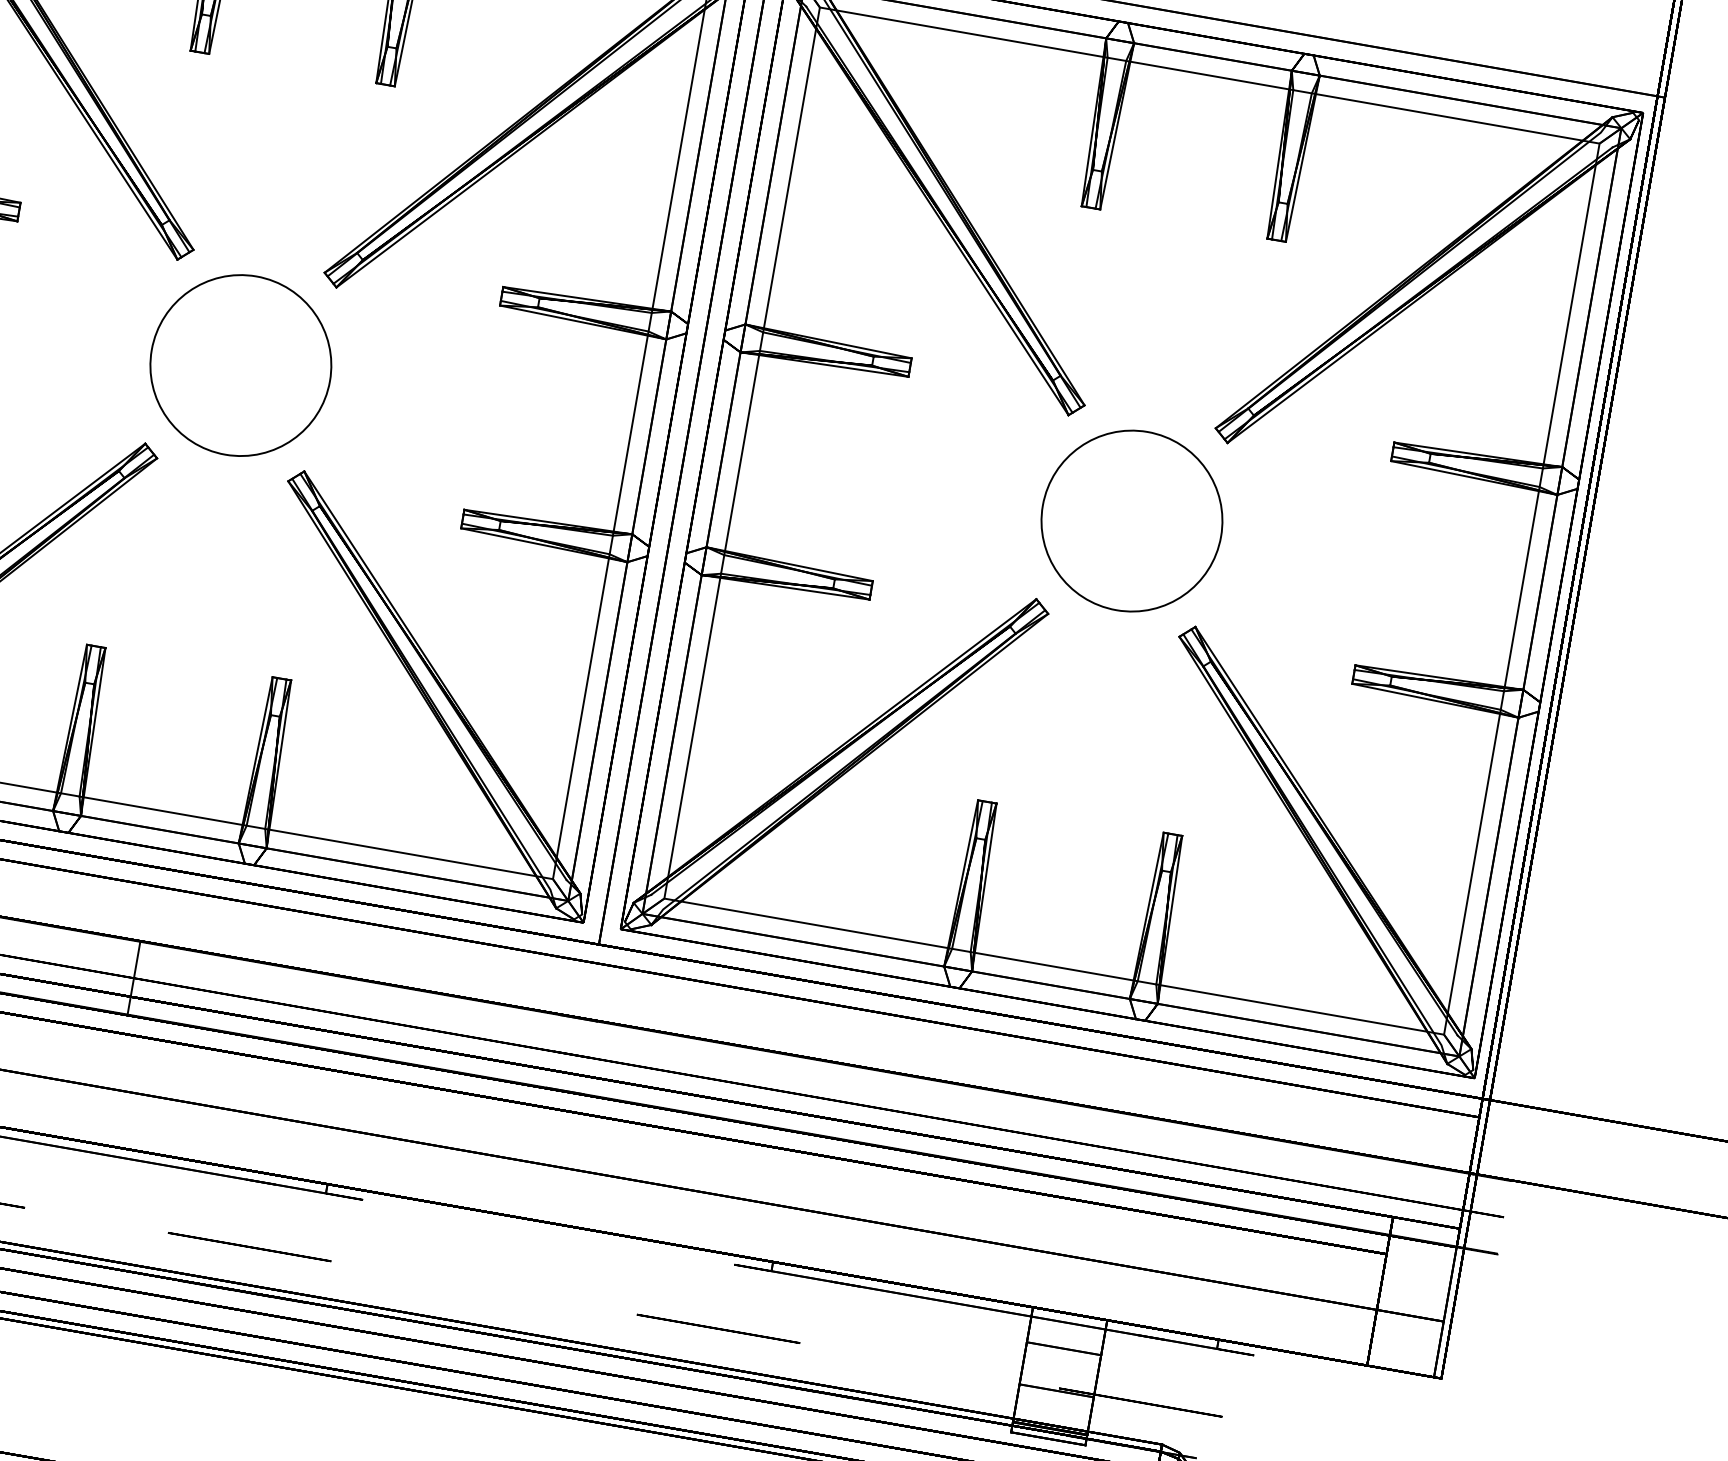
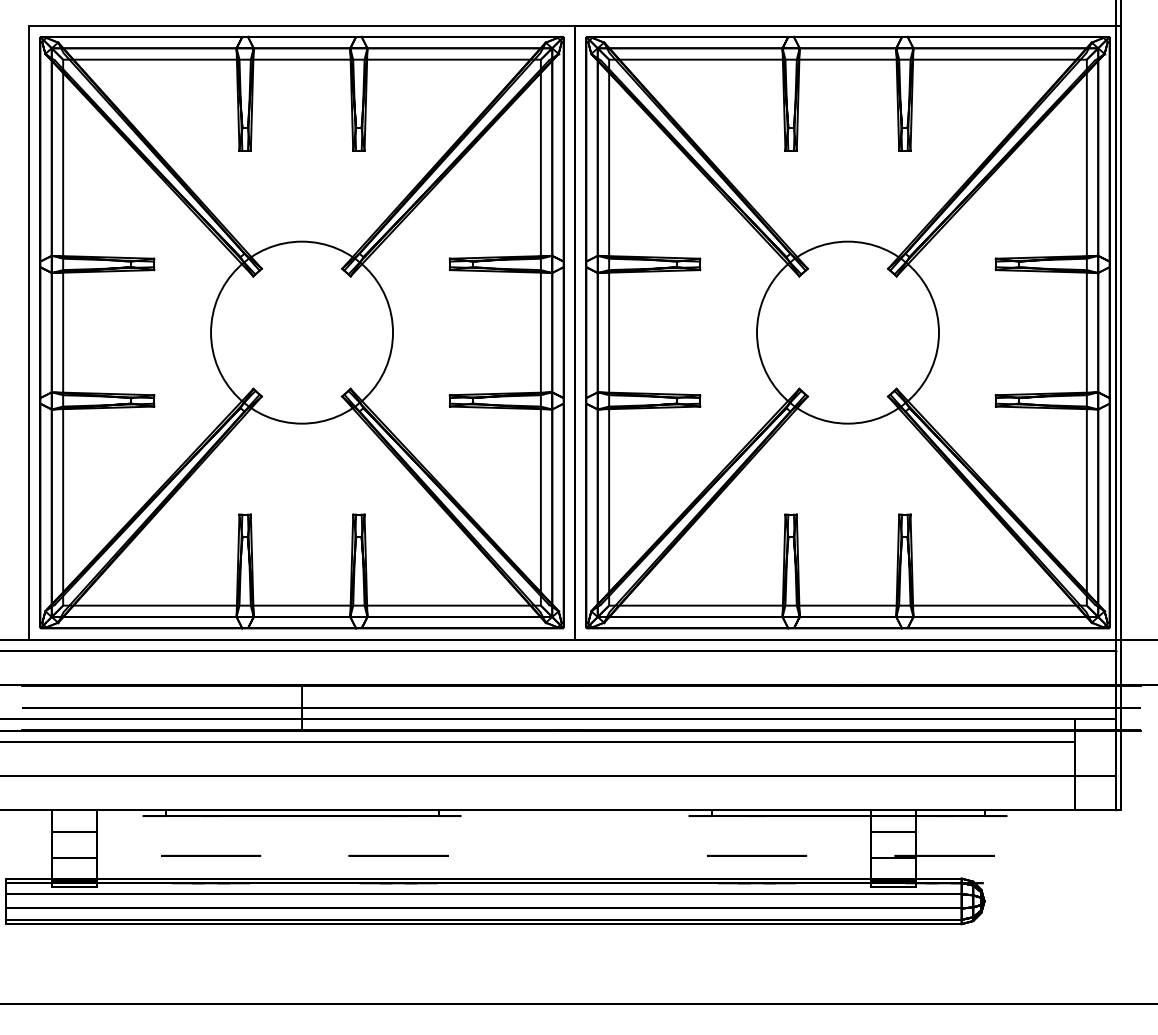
circle: (241, 365) -> (302, 332), size x1.67
circle: (1131, 520) -> (847, 332), size x1.67
circle: (719, 1328) -> (757, 855), moved

